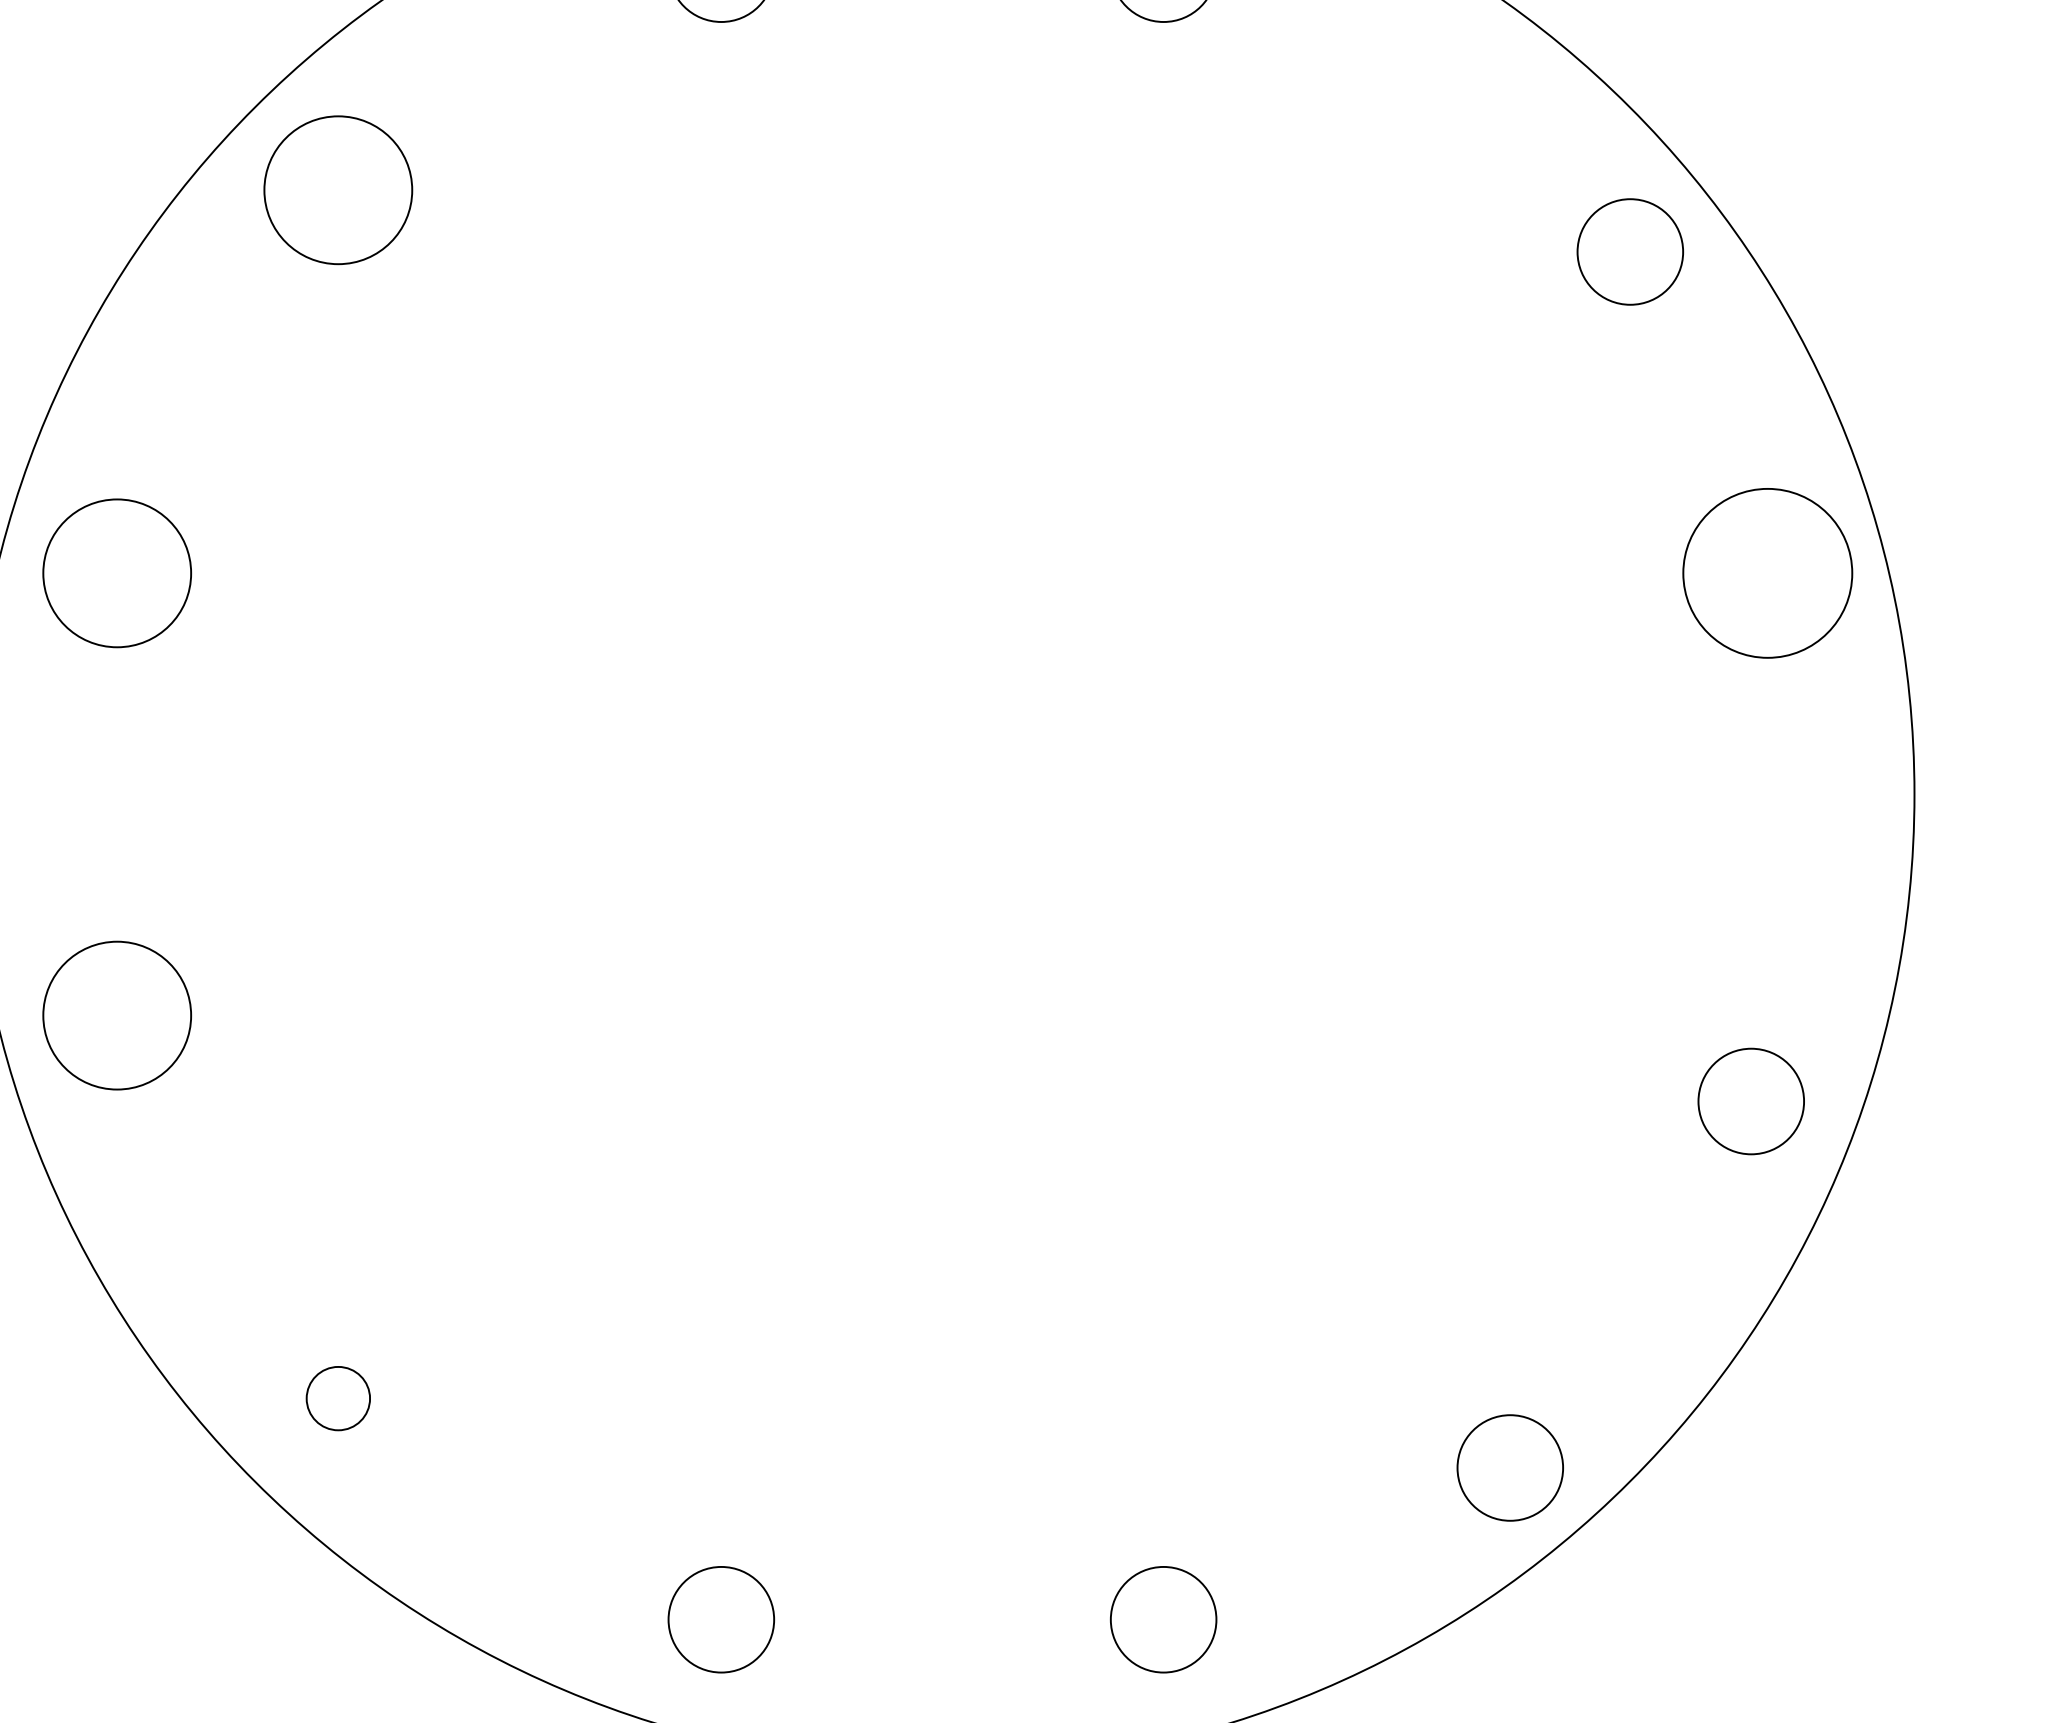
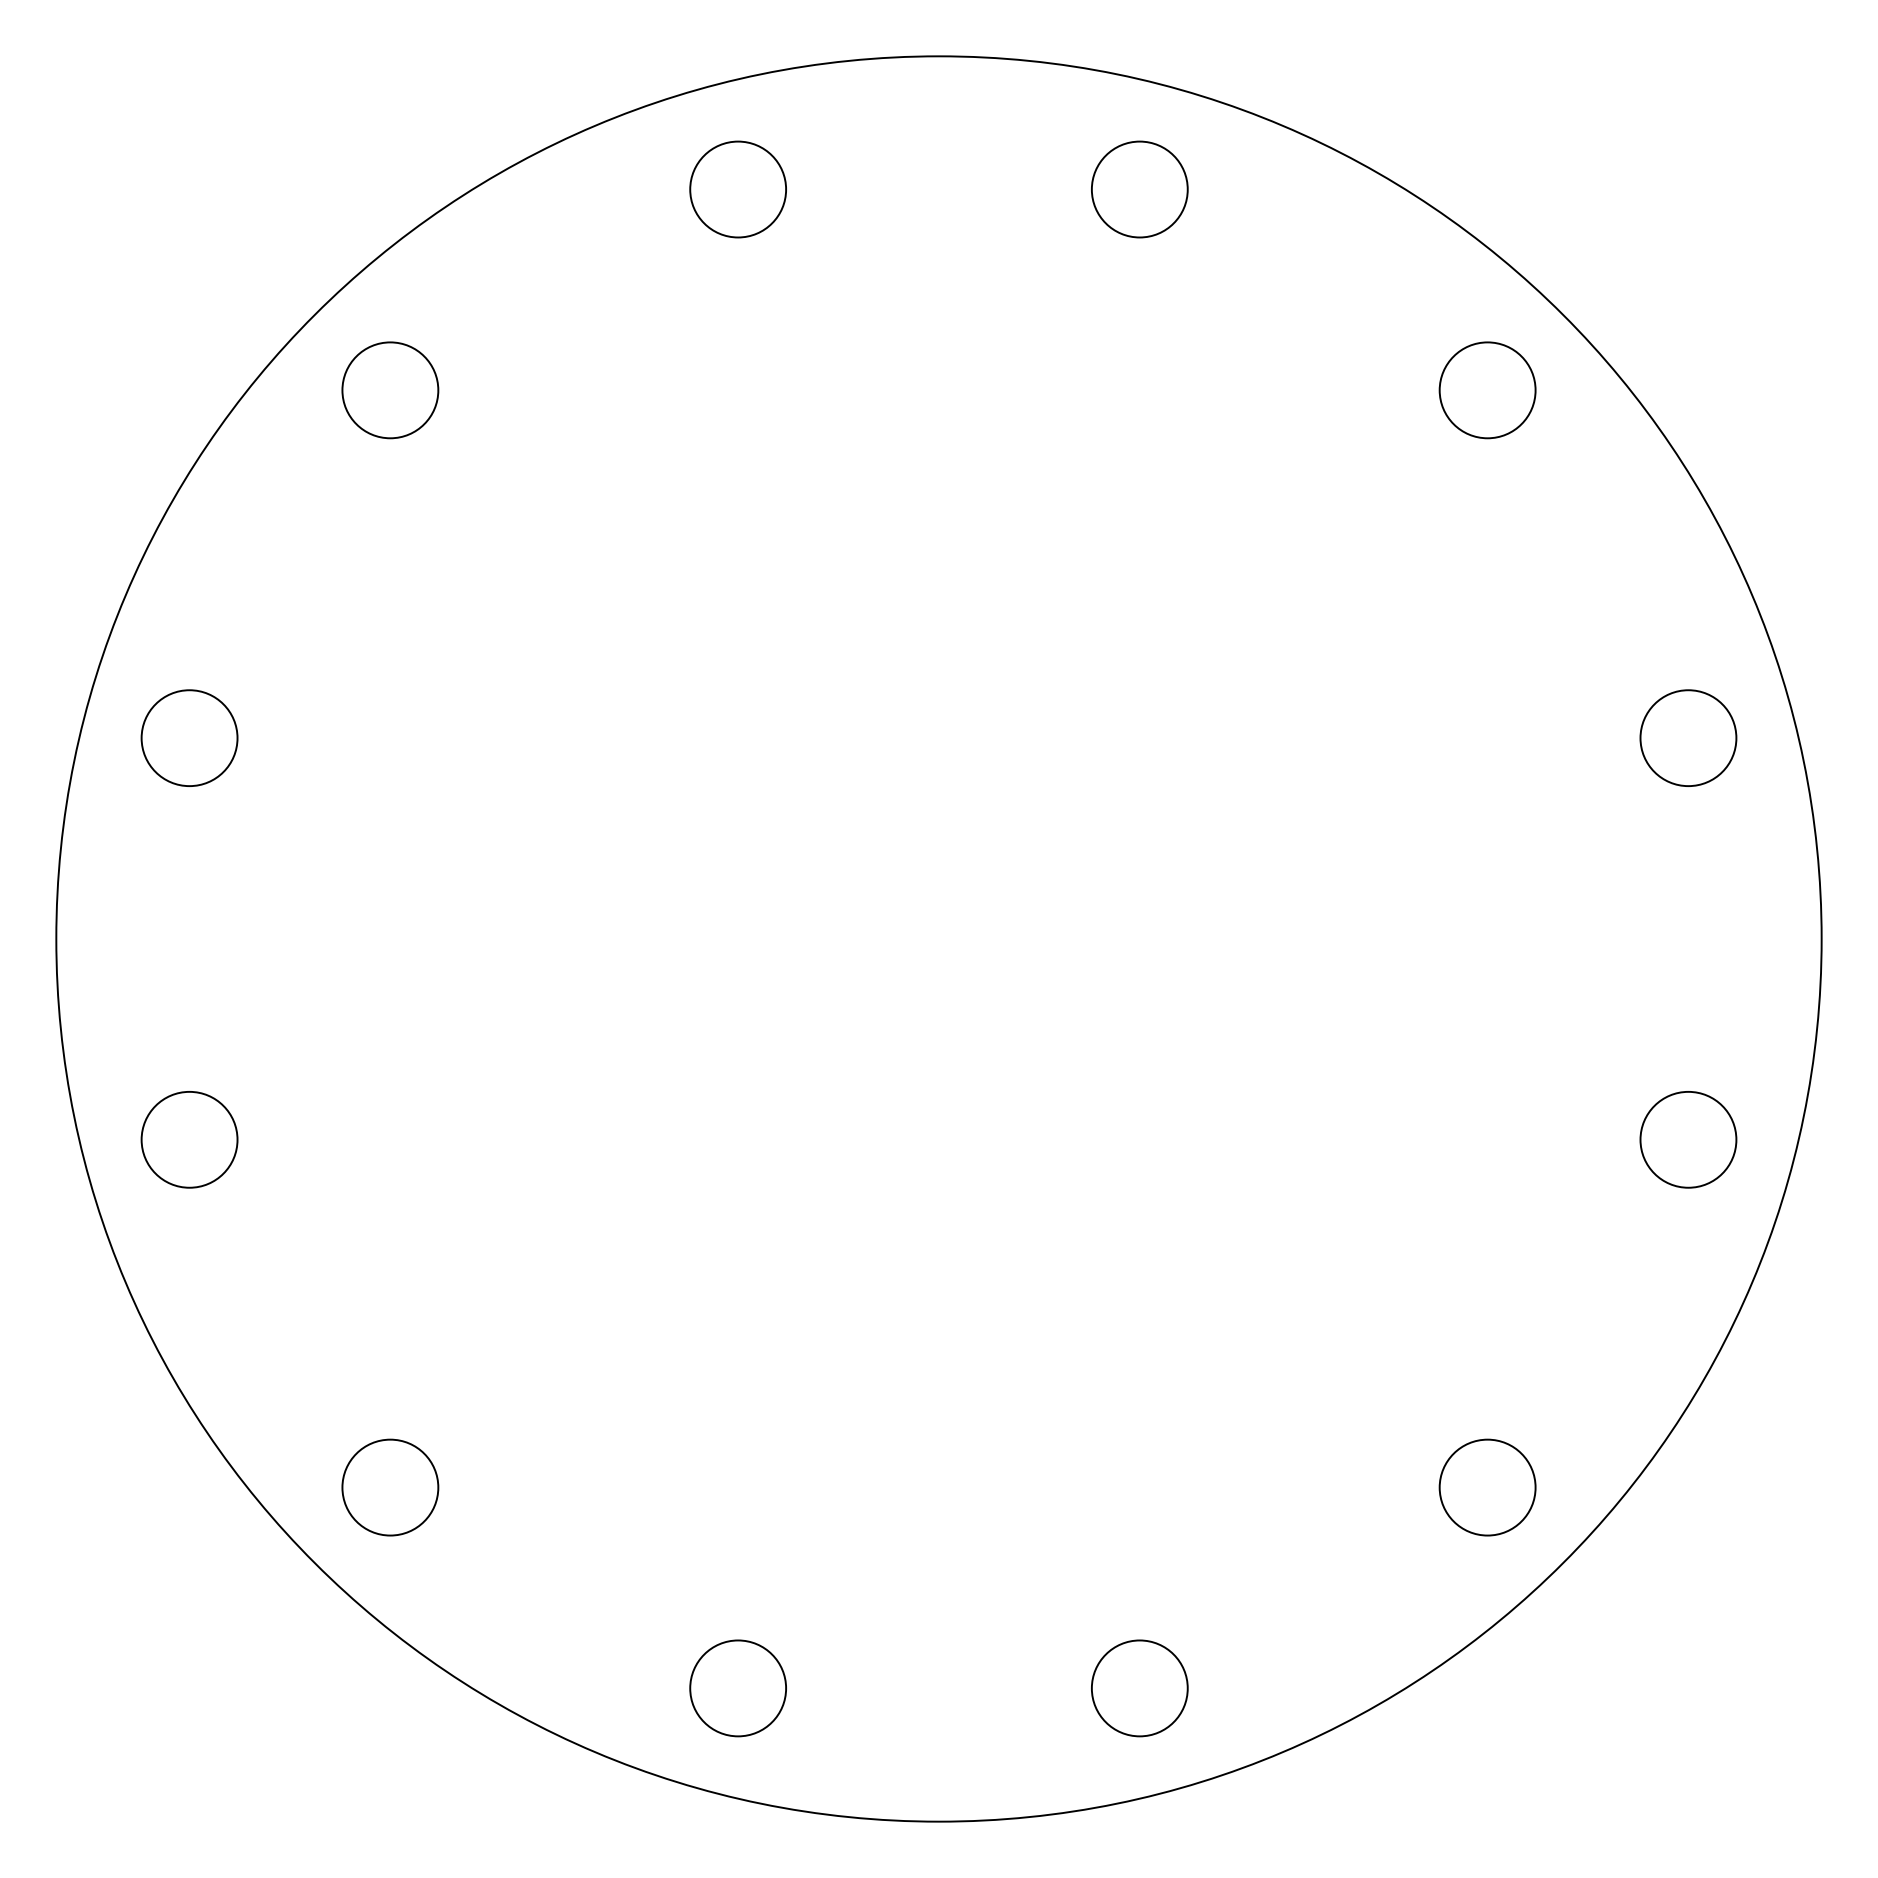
circle: (338, 190) -> (390, 390), size x0.71
circle: (1630, 252) -> (1487, 390), moved
circle: (117, 573) -> (189, 738), size x0.71
circle: (1767, 573) -> (1688, 738), size x0.62
circle: (117, 1015) -> (189, 1139), size x0.71
circle: (1751, 1101) -> (1688, 1139), moved
circle: (338, 1398) -> (390, 1487), size x1.67
circle: (1510, 1467) -> (1487, 1487), moved

